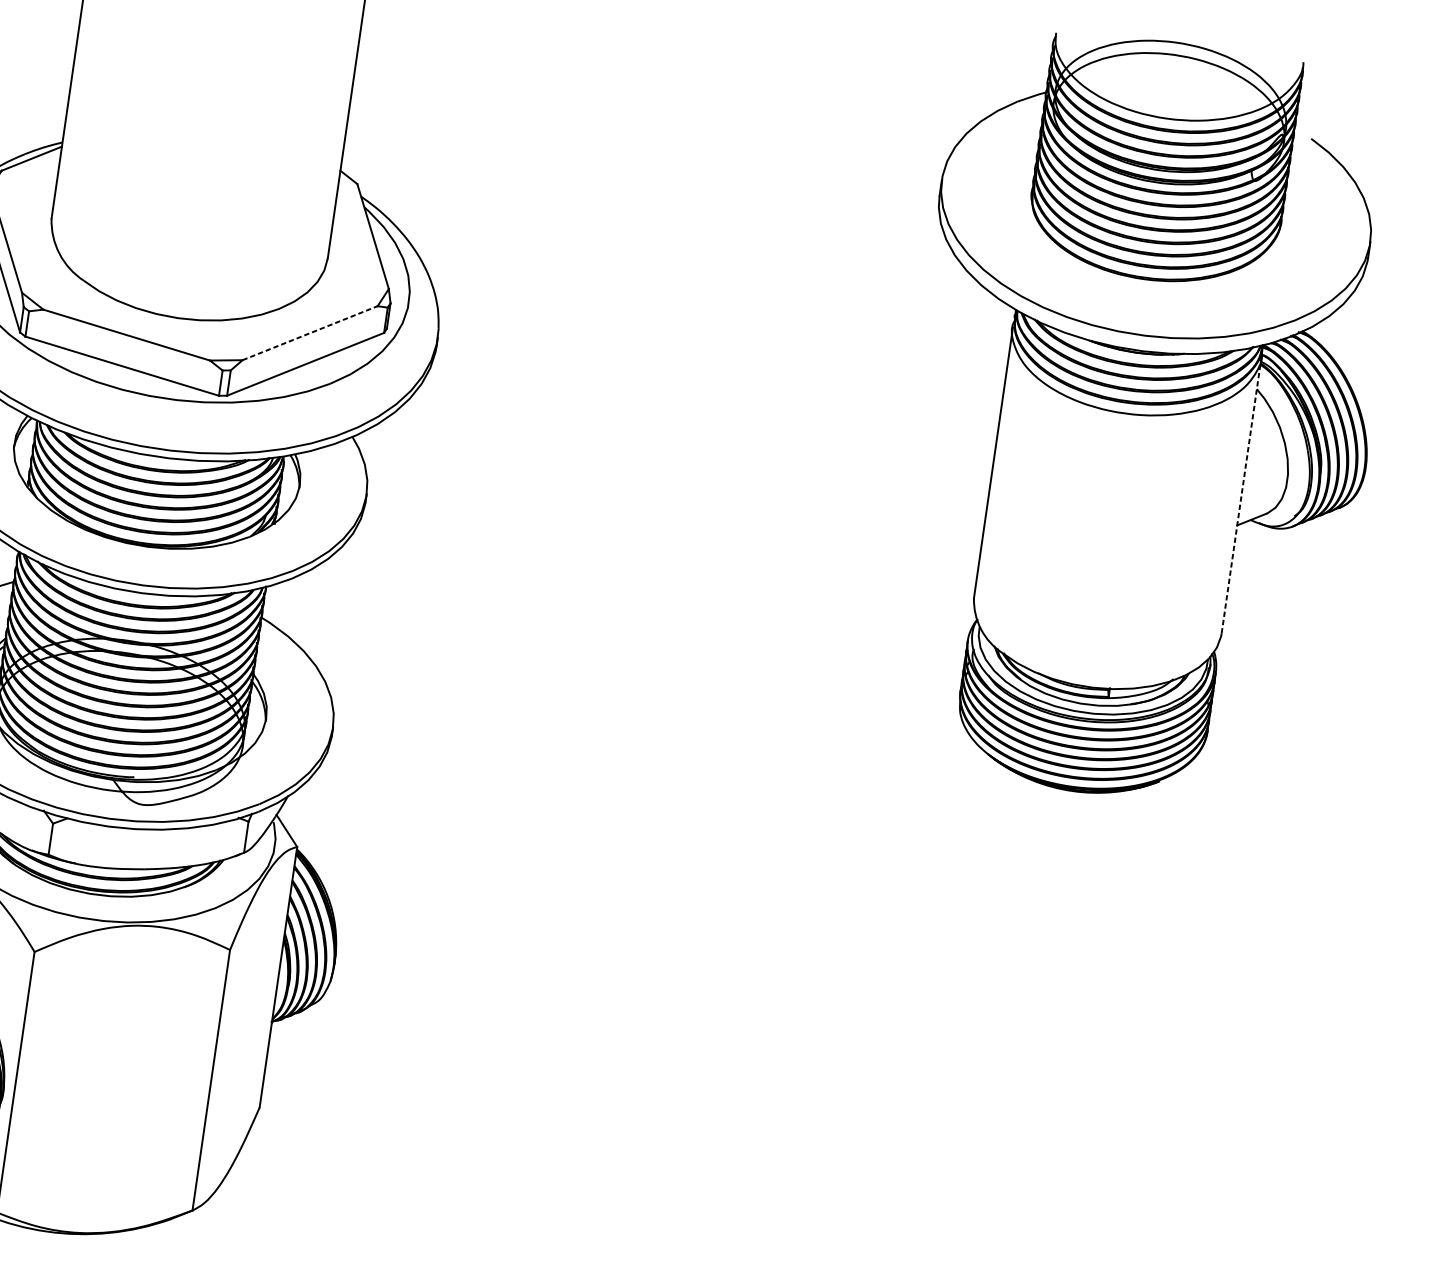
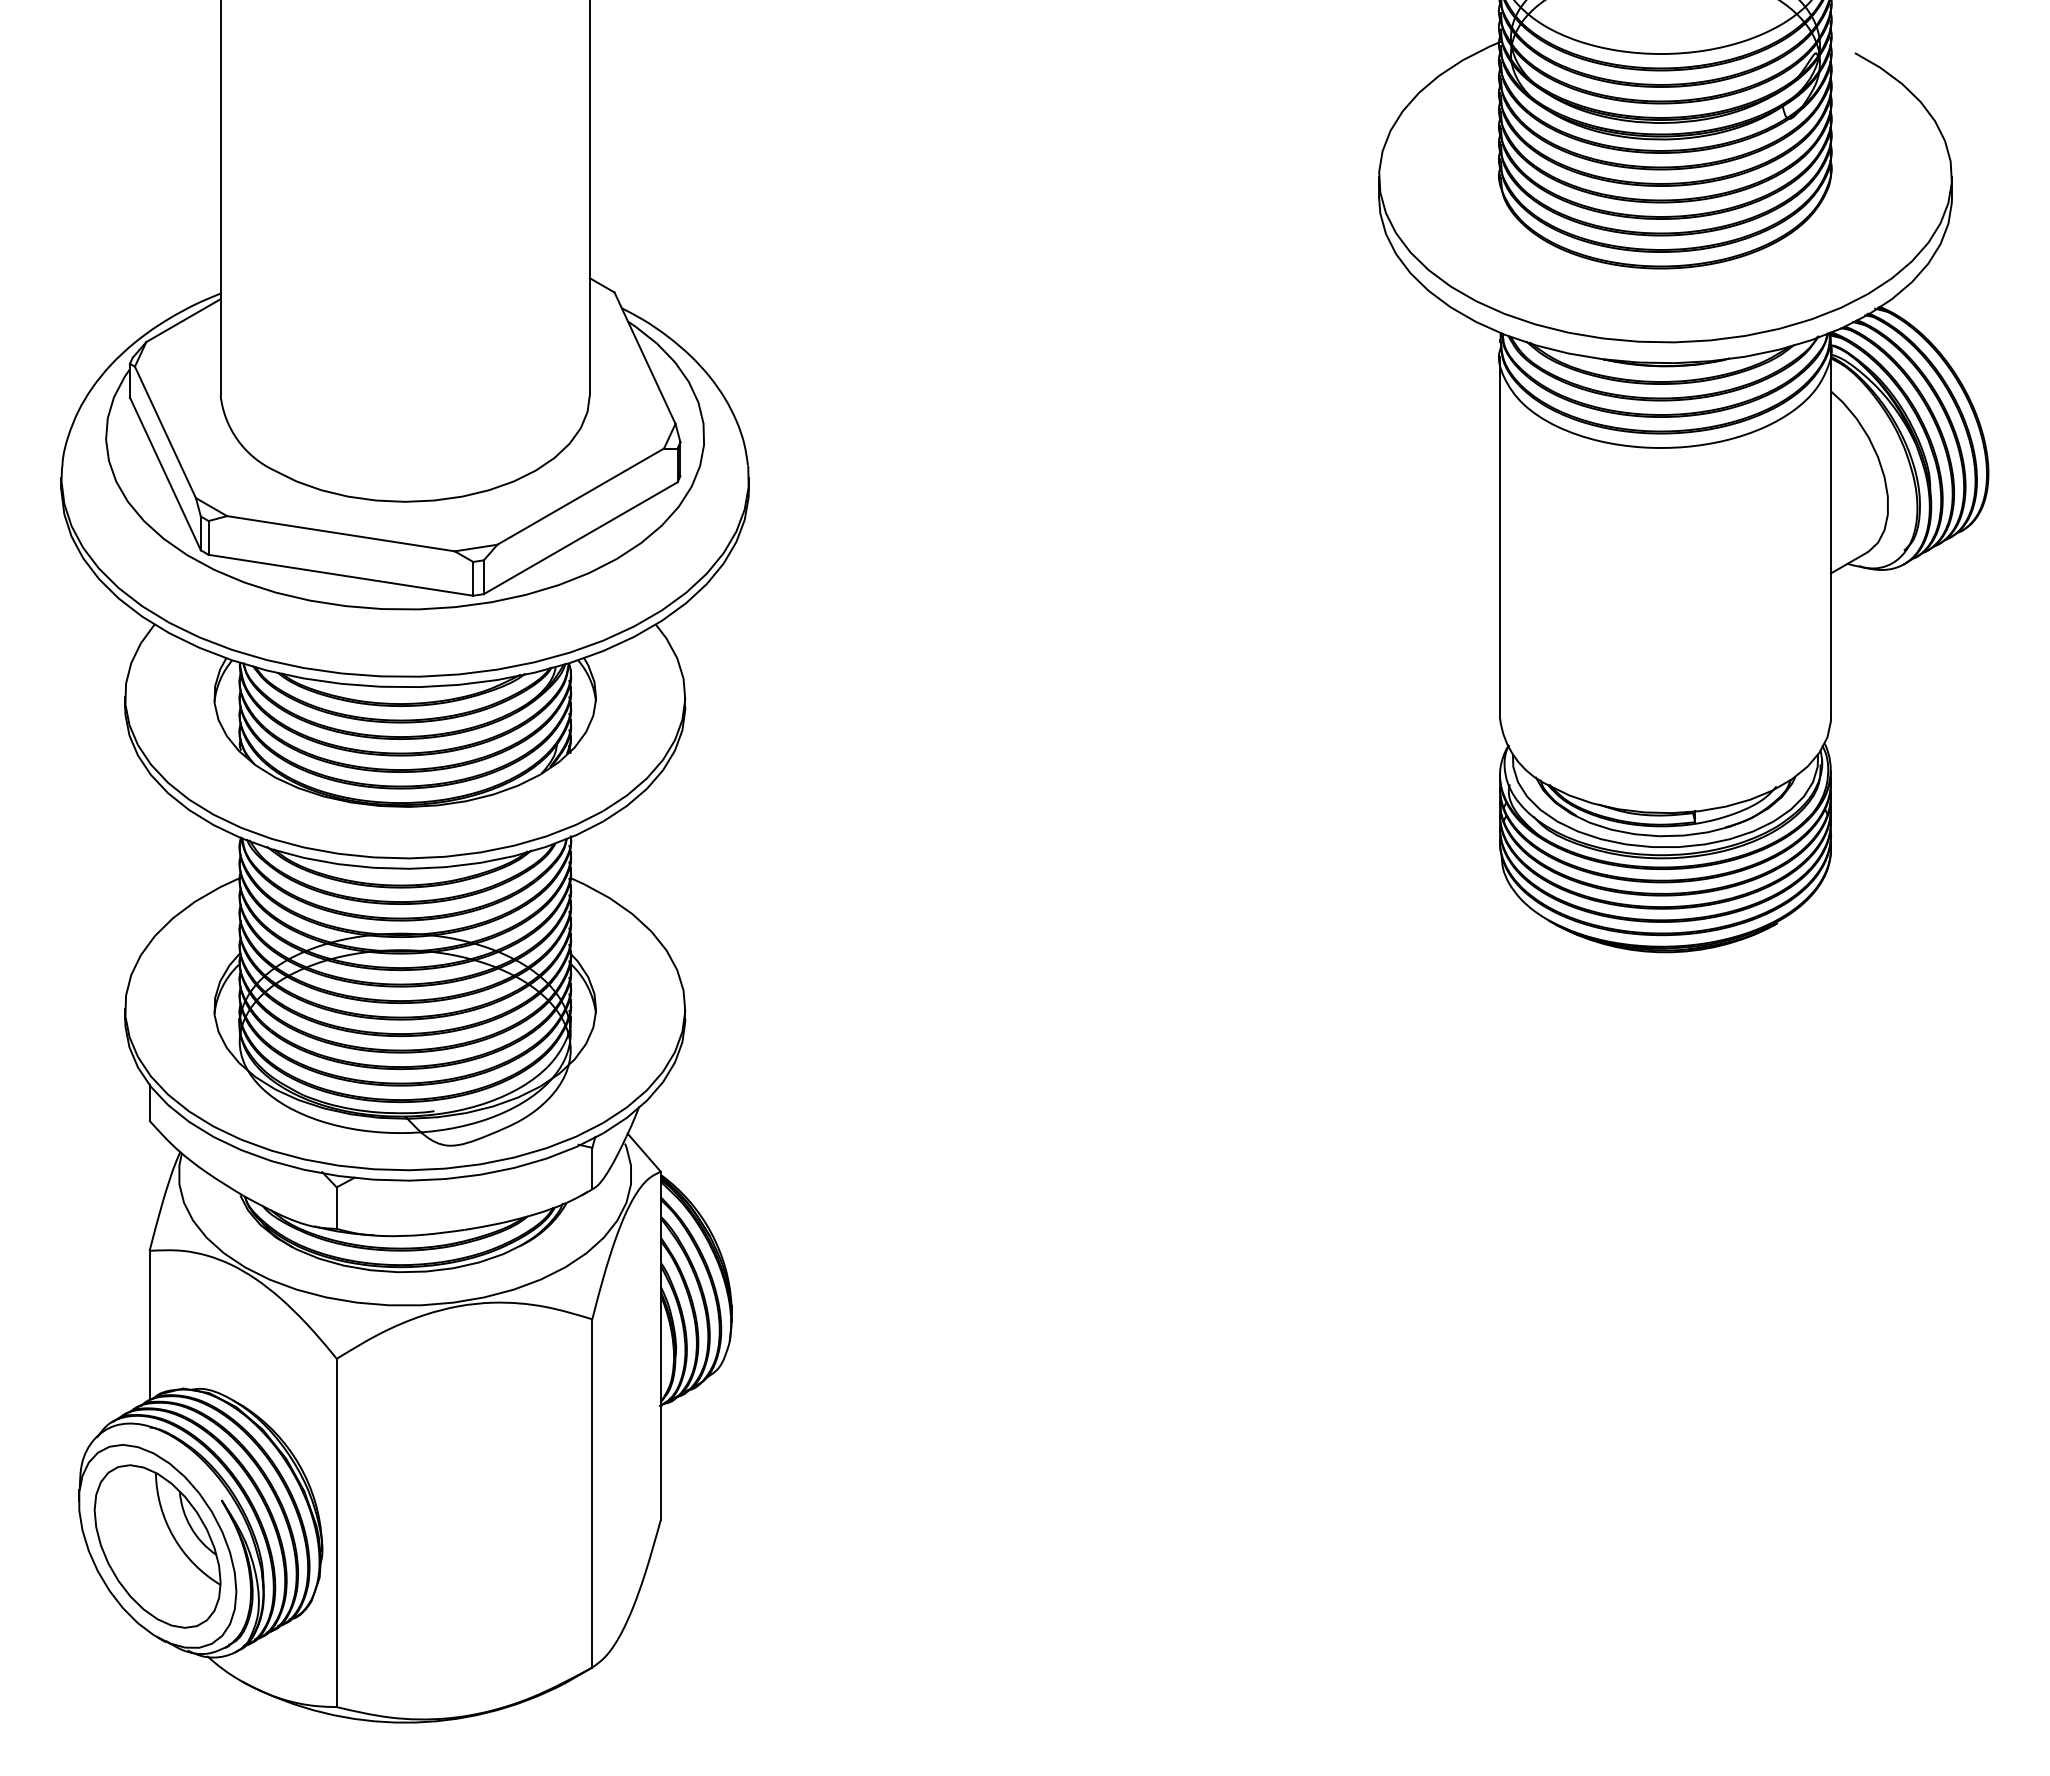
line: (310, 333) -> (581, 496), dashed -> solid
line: (1242, 494) -> (1831, 532), dashed -> solid

